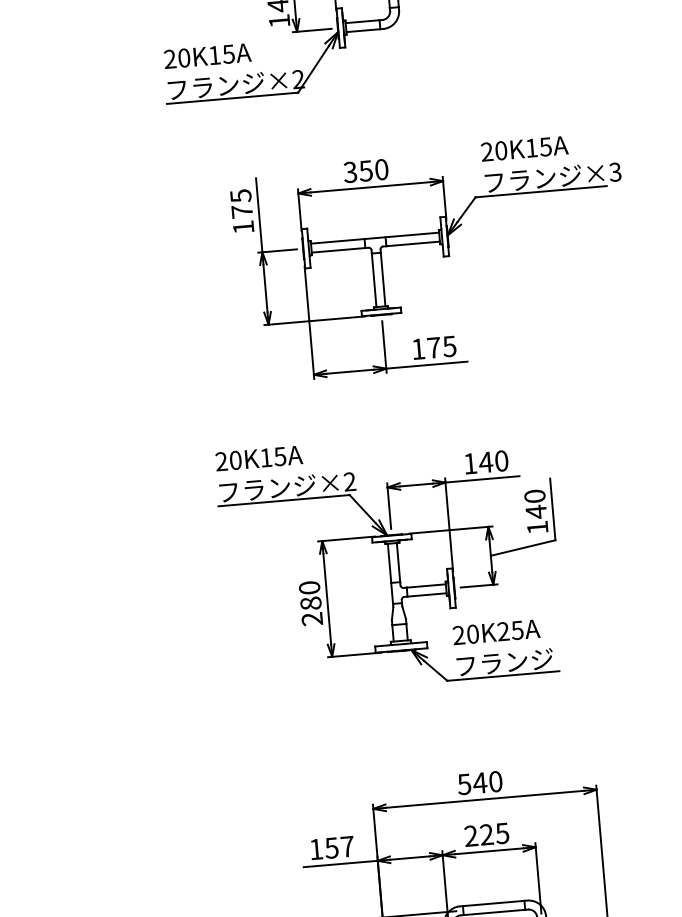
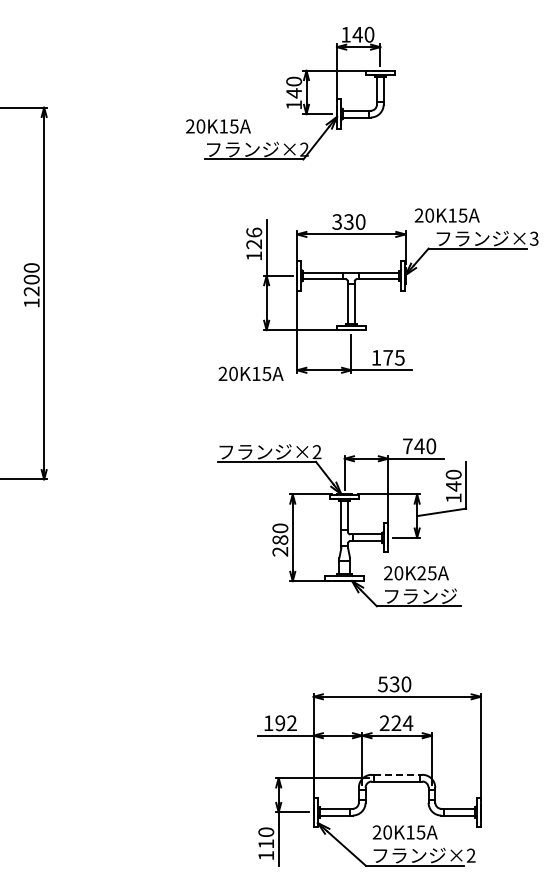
text: (207, 56) -> (218, 126), moved
text: (523, 148) -> (446, 215), moved
text: (365, 170) -> (348, 221), 350 -> 330
text: (241, 203) -> (254, 238), 175 -> 126
text: (258, 457) -> (250, 373), moved
text: (469, 463) -> (407, 446), 140 -> 740
text: (479, 783) -> (394, 684), 540 -> 530
text: (501, 833) -> (407, 723), 225 -> 224
text: (338, 847) -> (285, 723), 157 -> 192
line: (494, 903) -> (397, 774), solid -> dashed

